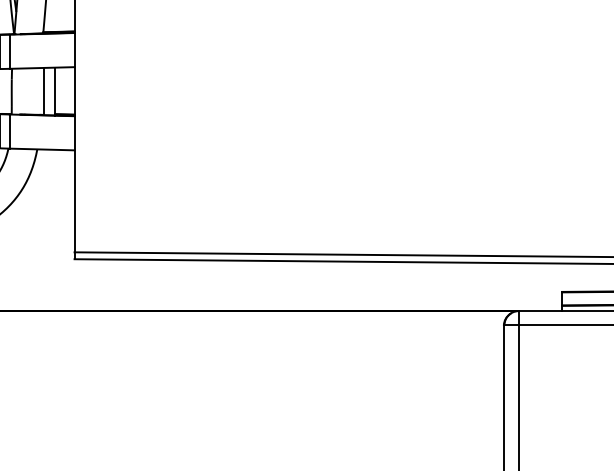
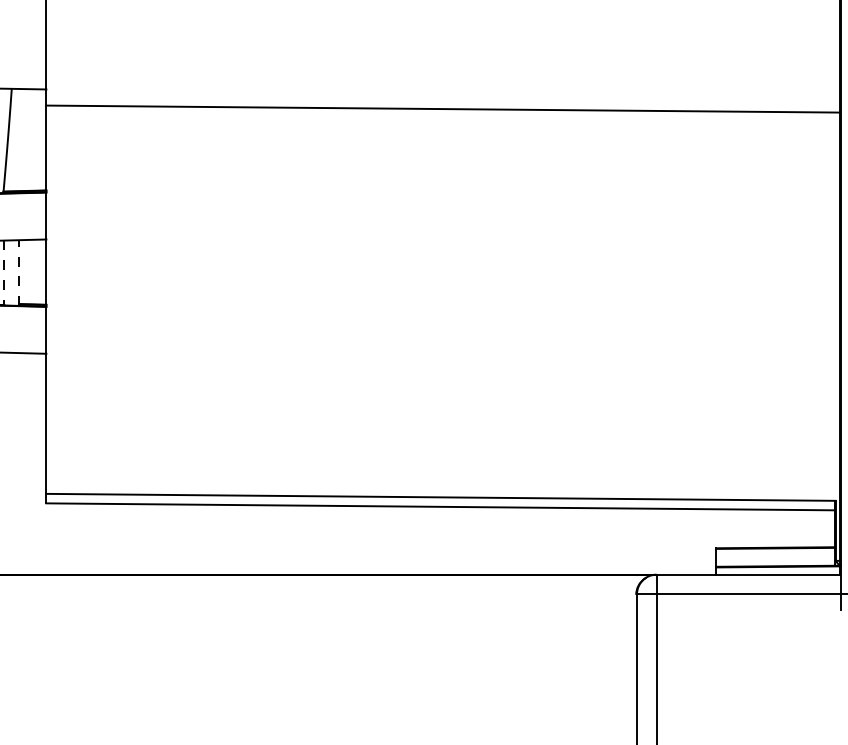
line: (44, 91) -> (4, 273), solid -> dashed
line: (54, 91) -> (19, 273), solid -> dashed

